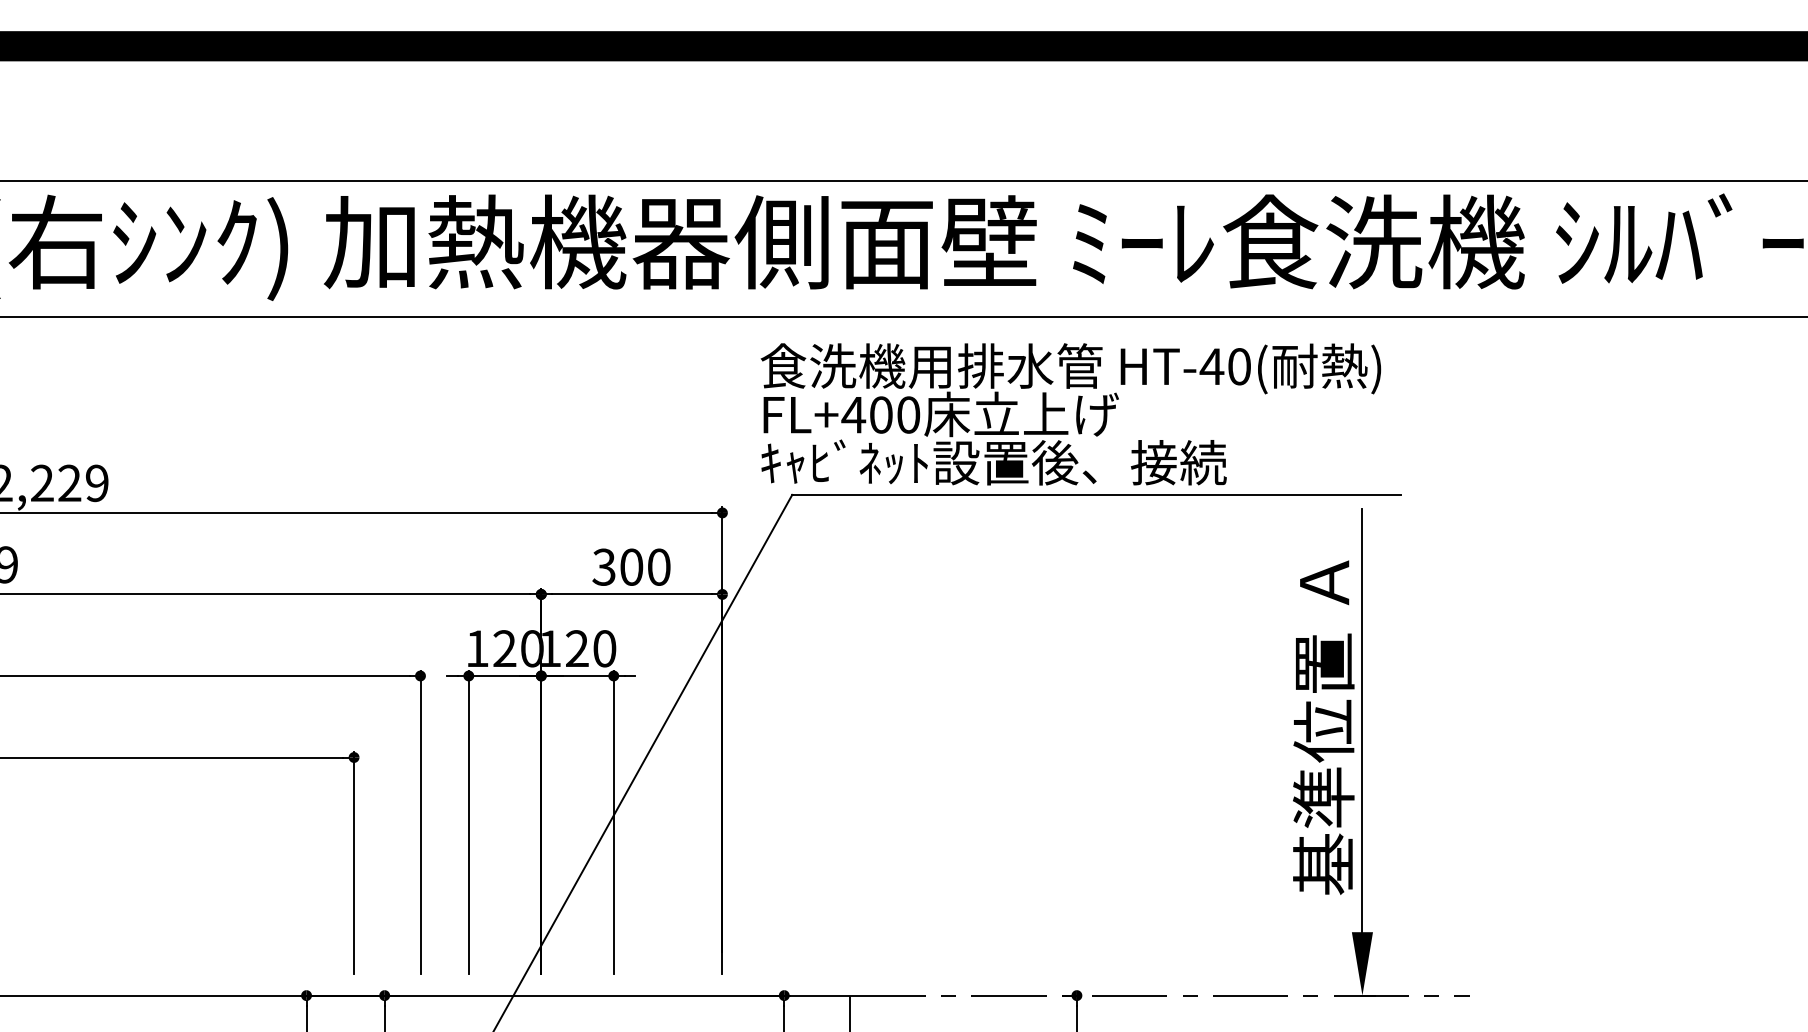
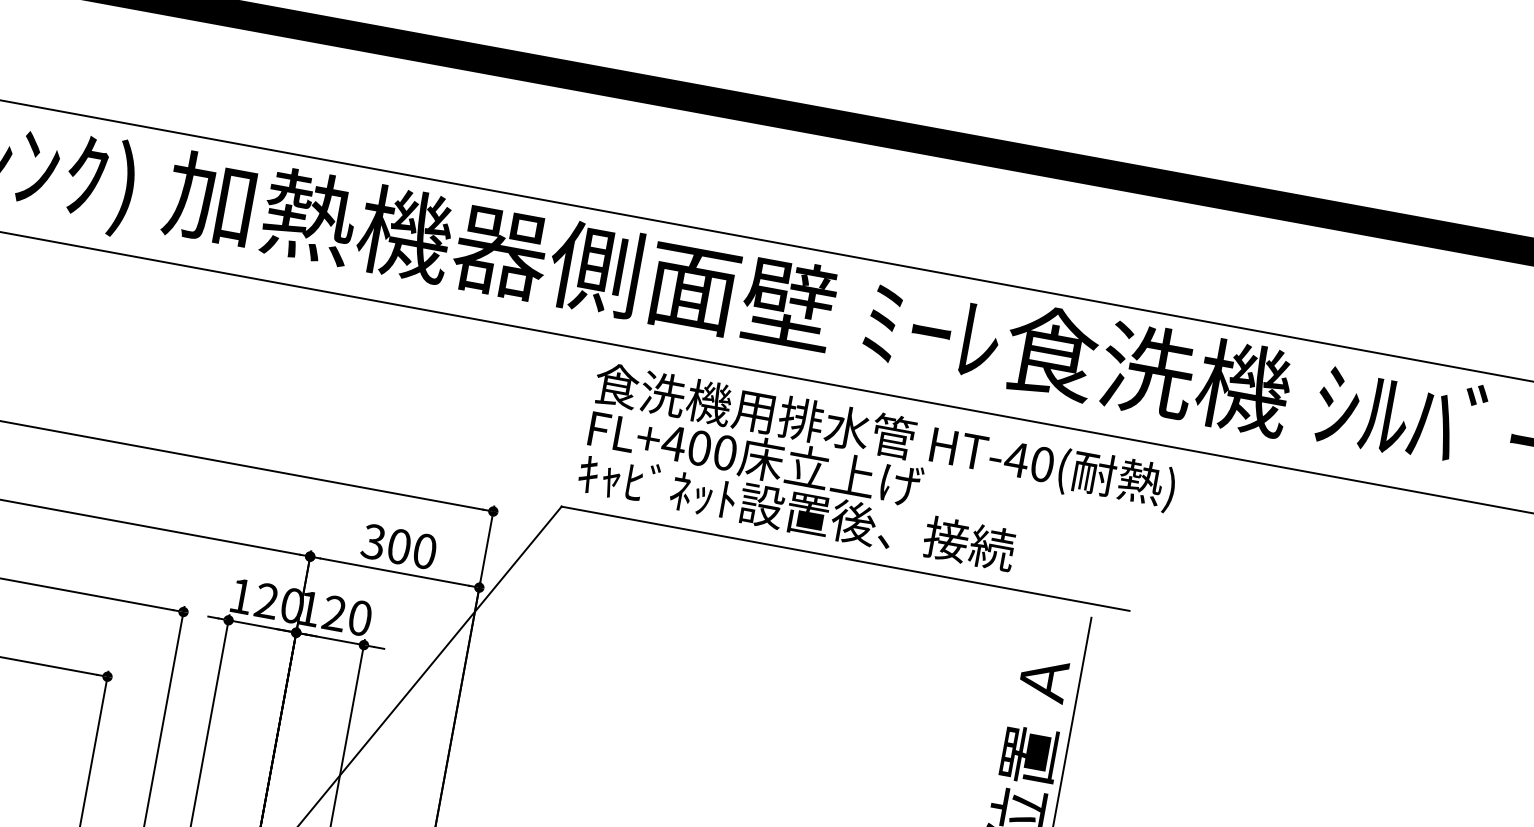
text: (1070, 414) -> (876, 480), moved

